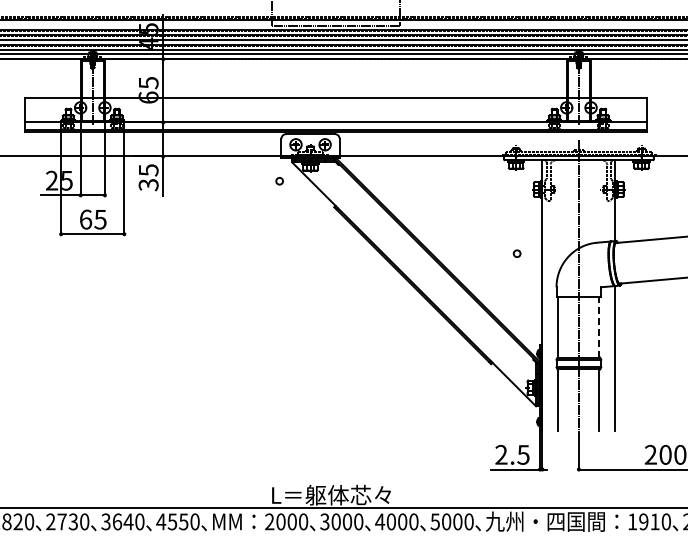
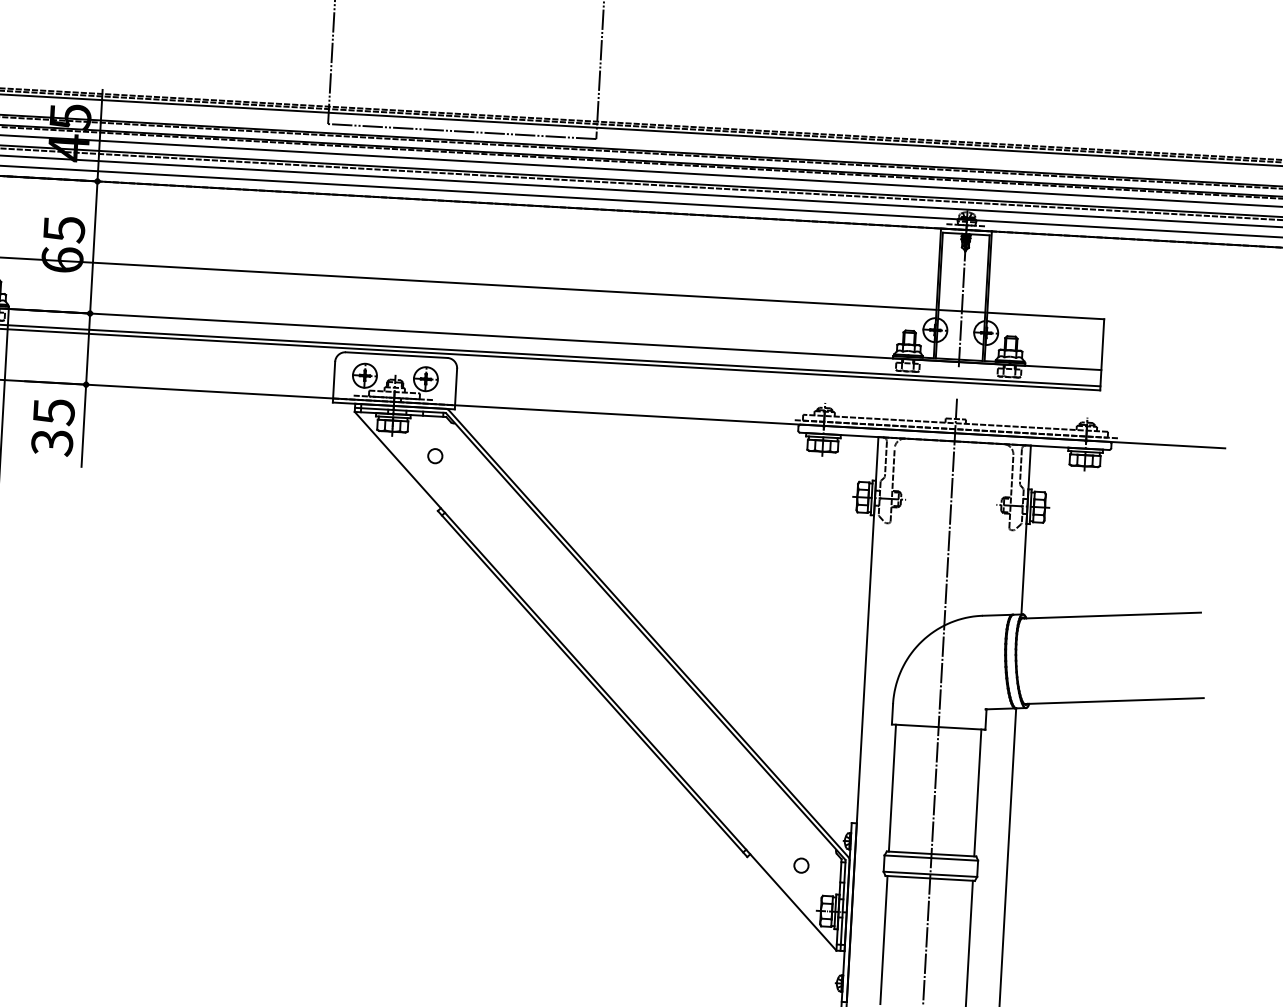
circle: (279, 181) -> (434, 456), moved
circle: (516, 253) -> (800, 865), moved
line: (599, 326) -> (978, 791), dashed -> solid

